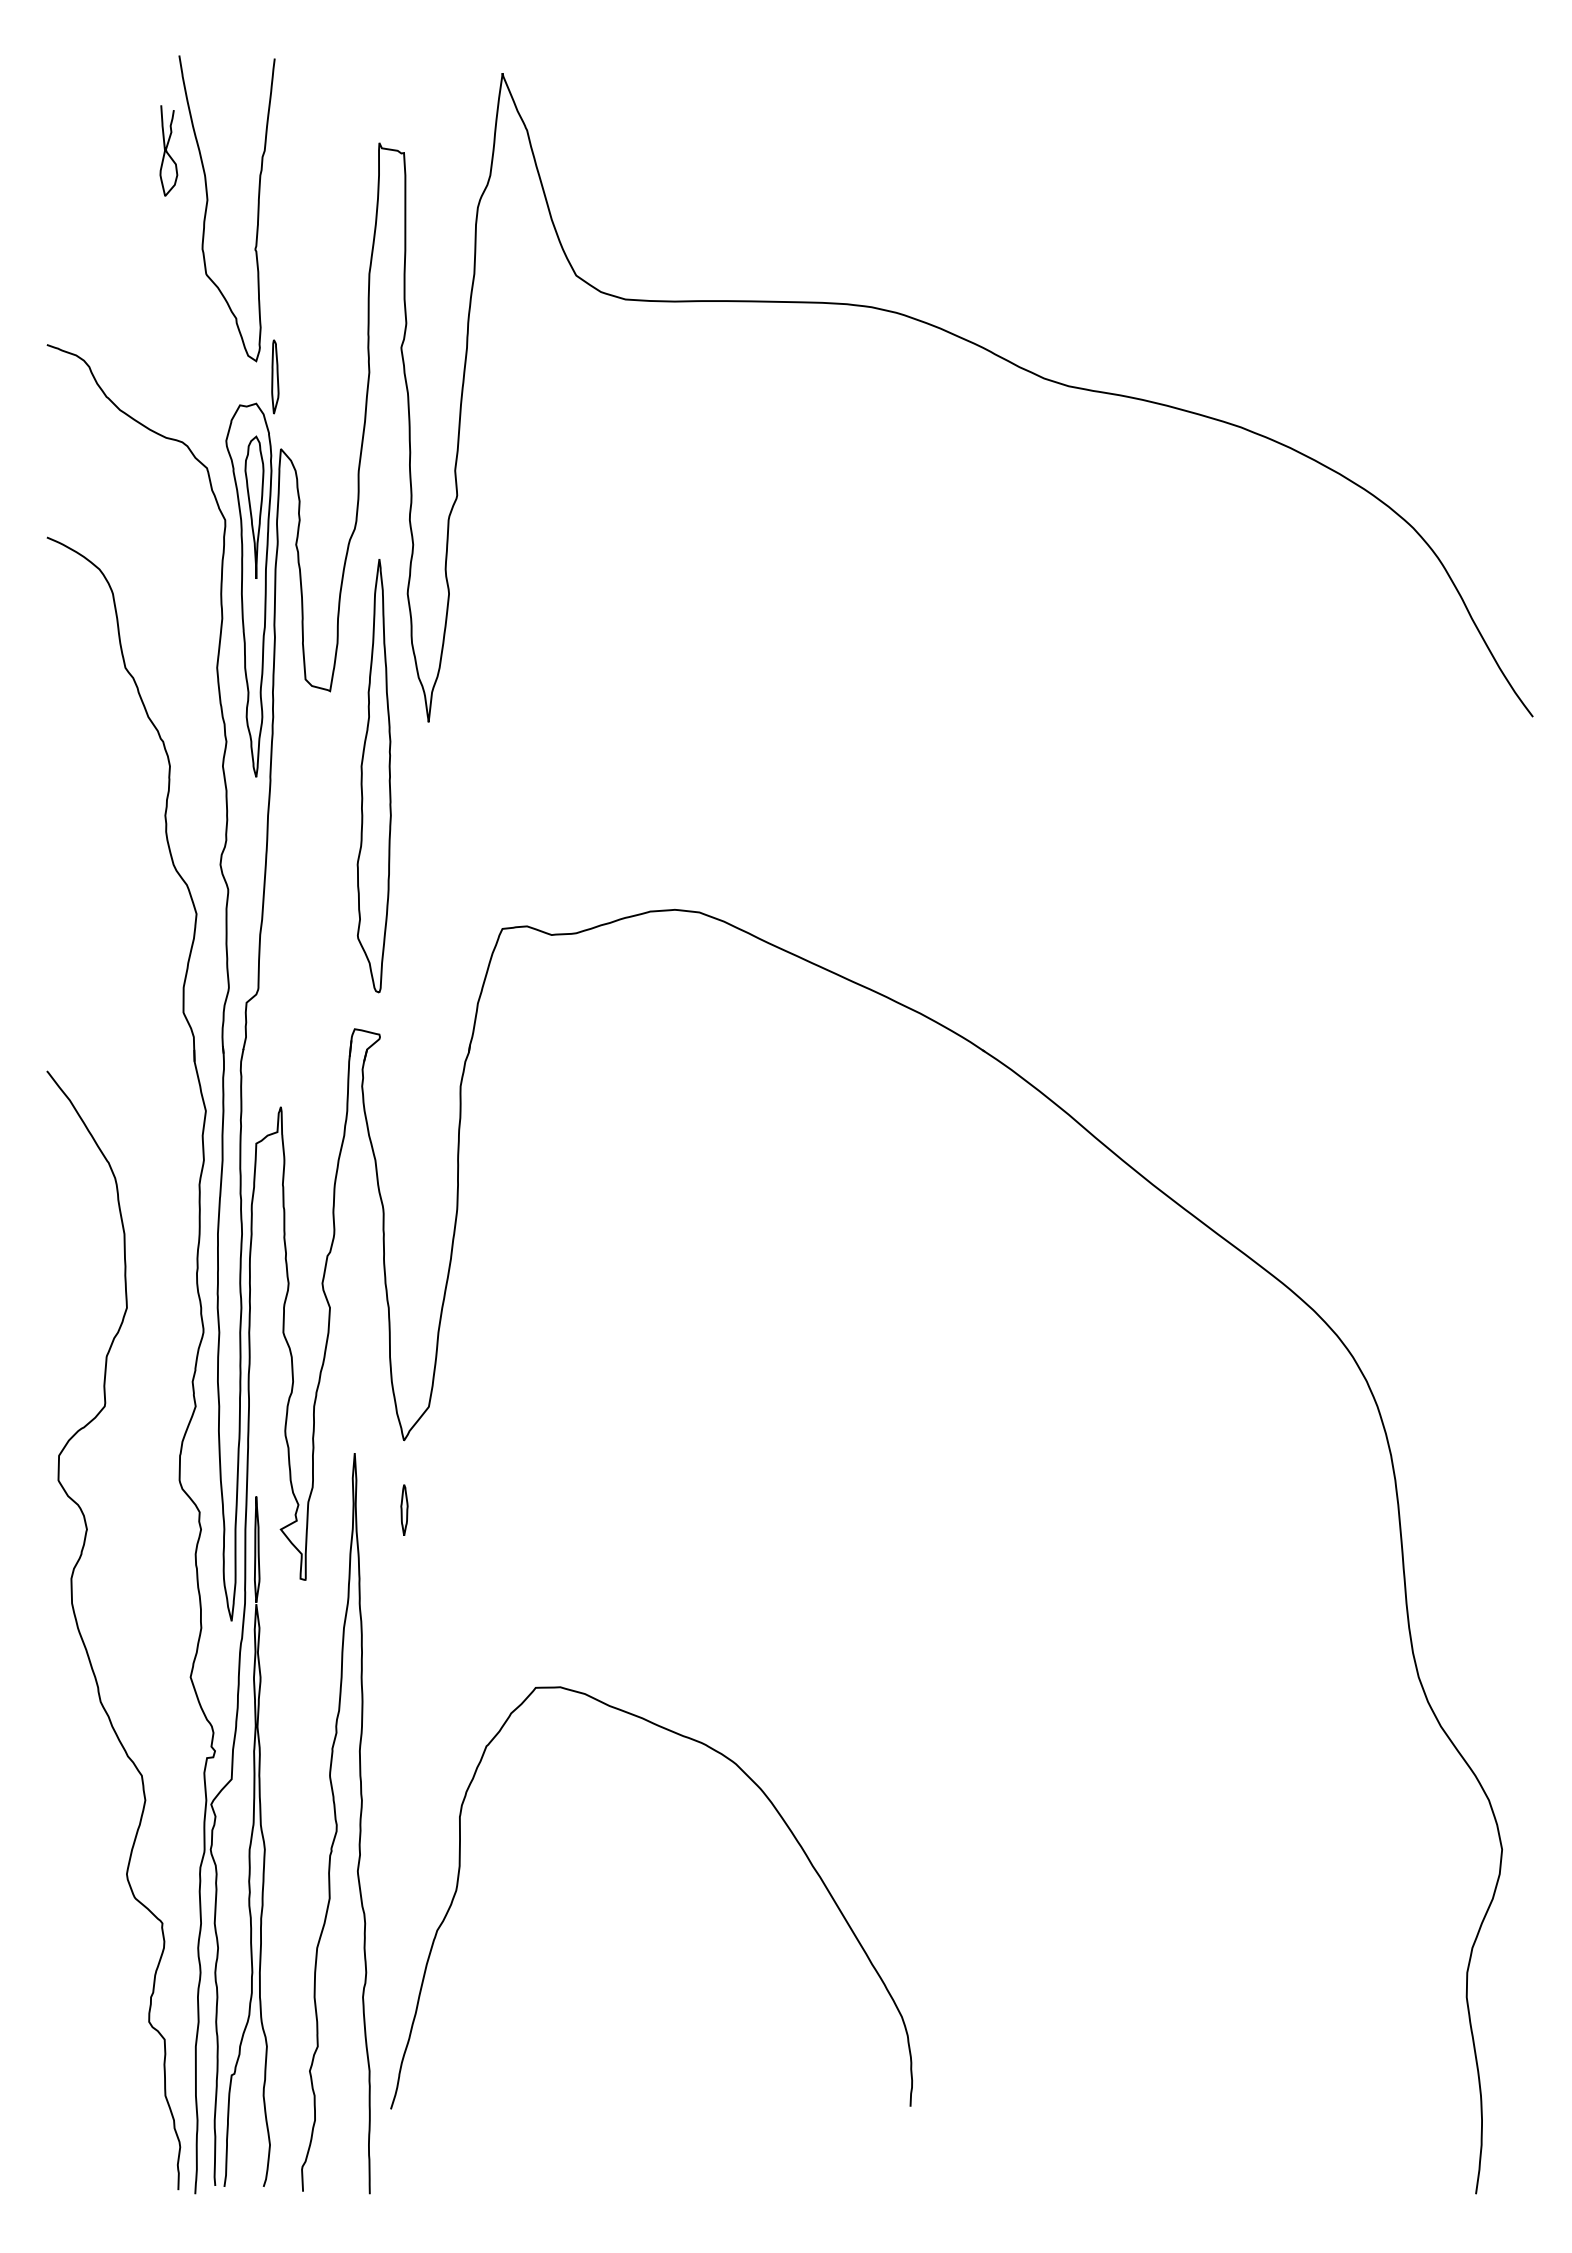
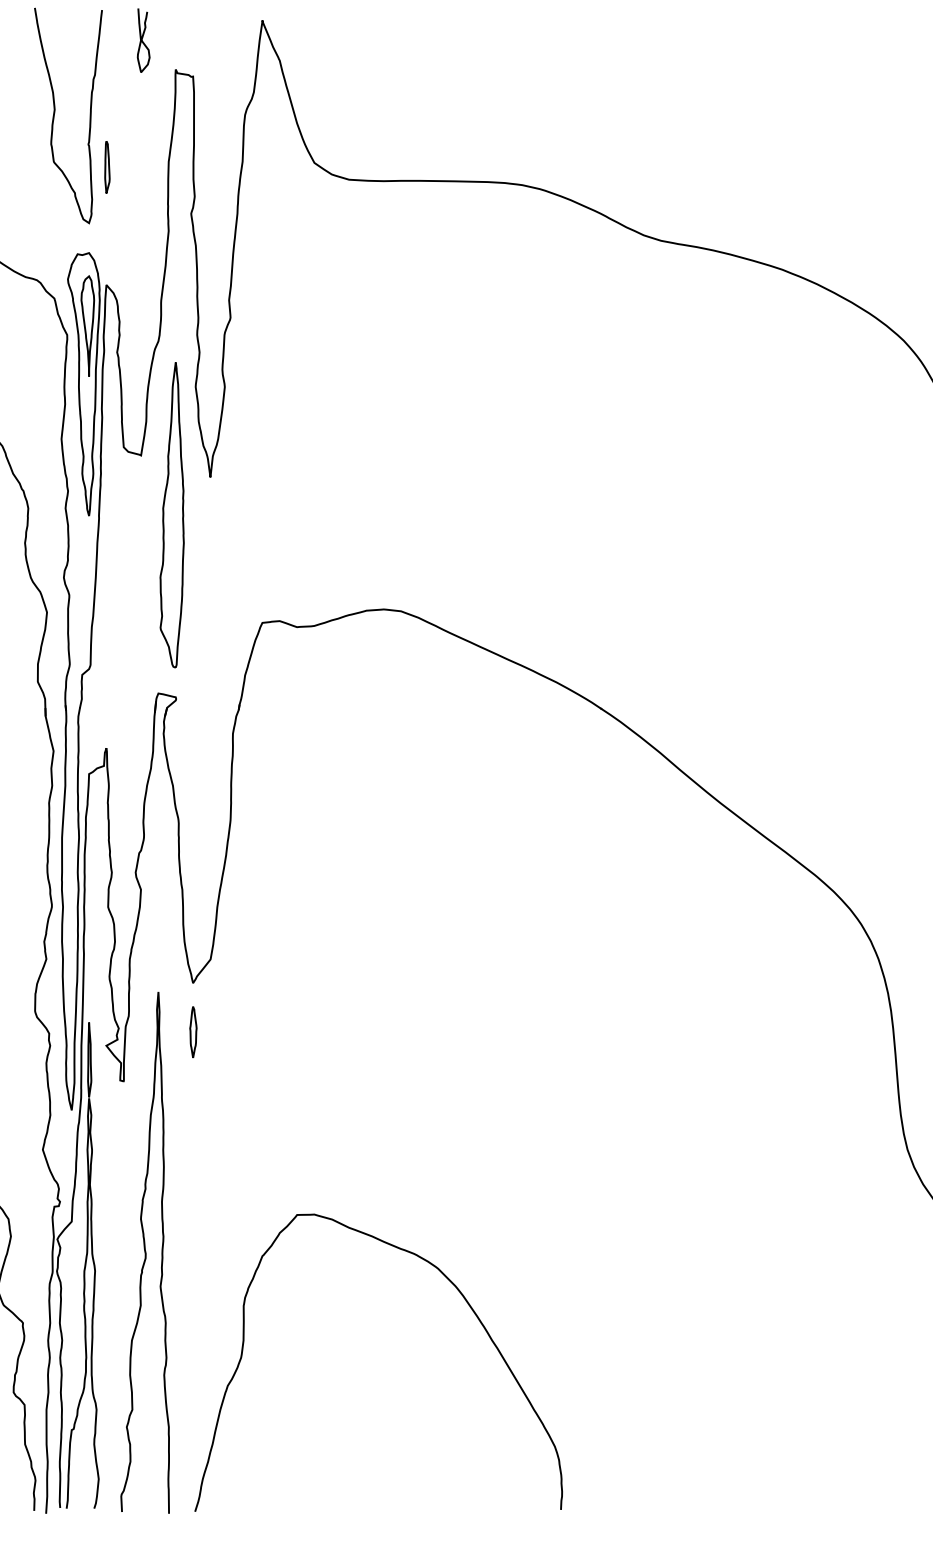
curve: (167, 150) -> (142, 40), moved
part: (275, 376) -> (107, 167), moved
part: (404, 1509) -> (193, 1031), size x1.43
curve: (777, 1813) -> (467, 1303), moved

